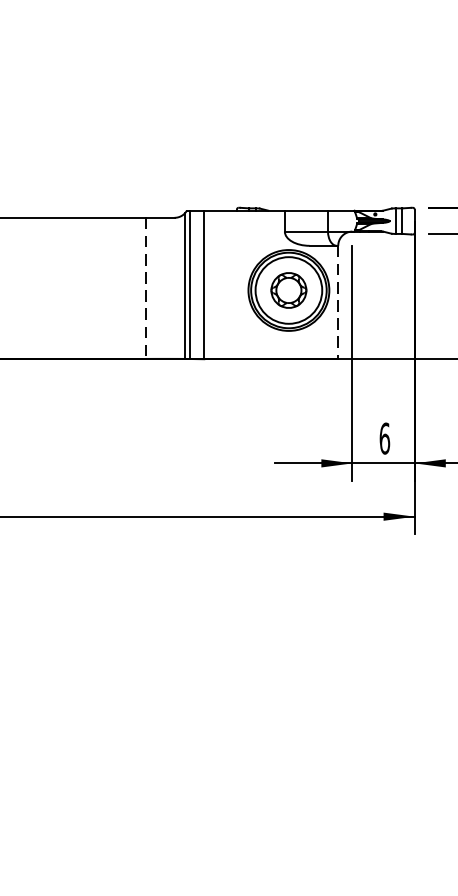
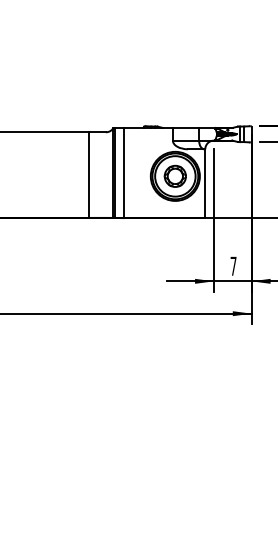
line: (145, 289) -> (88, 175), dashed -> solid
line: (338, 303) -> (205, 184), dashed -> solid
text: (384, 437) -> (233, 265), 6 -> 7

